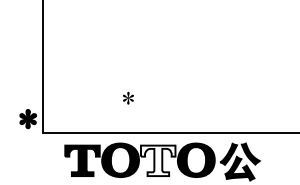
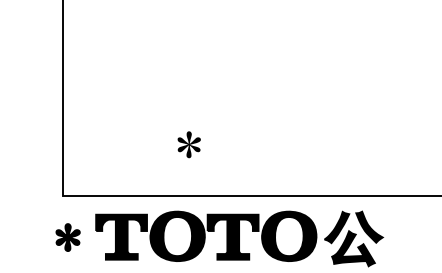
part: (128, 98) -> (189, 145), size x1.43
part: (27, 119) -> (67, 238), moved
fill: (157, 160) -> (232, 236), added

